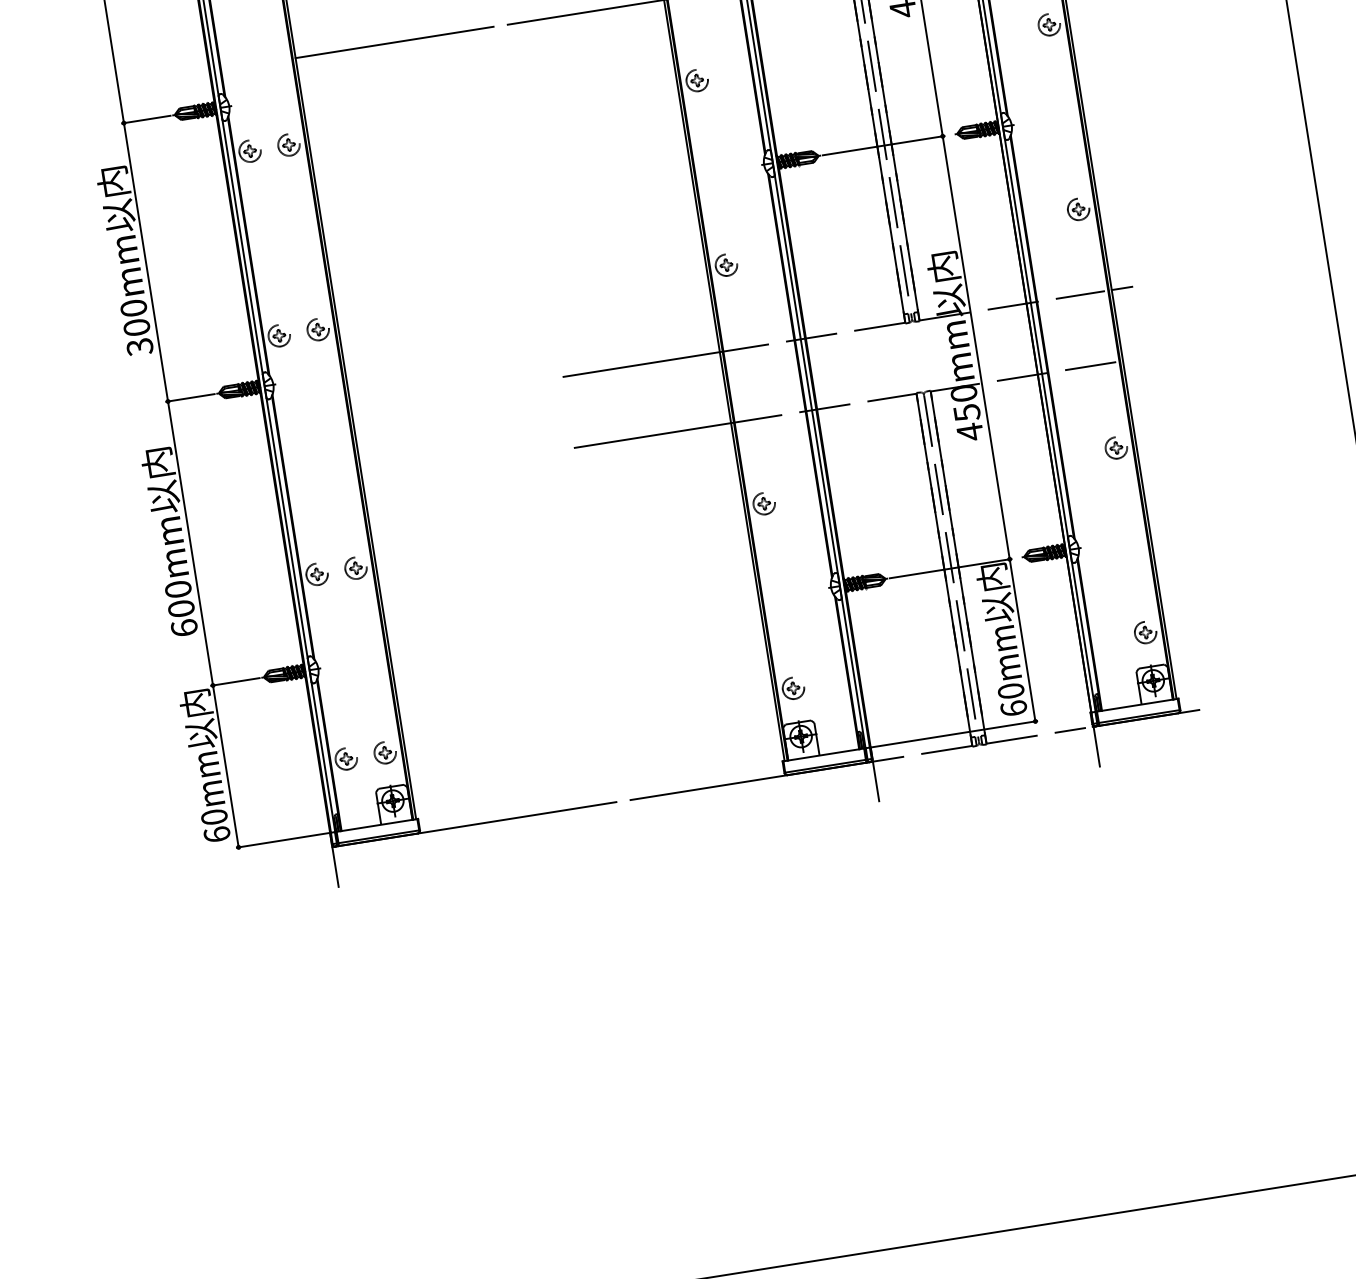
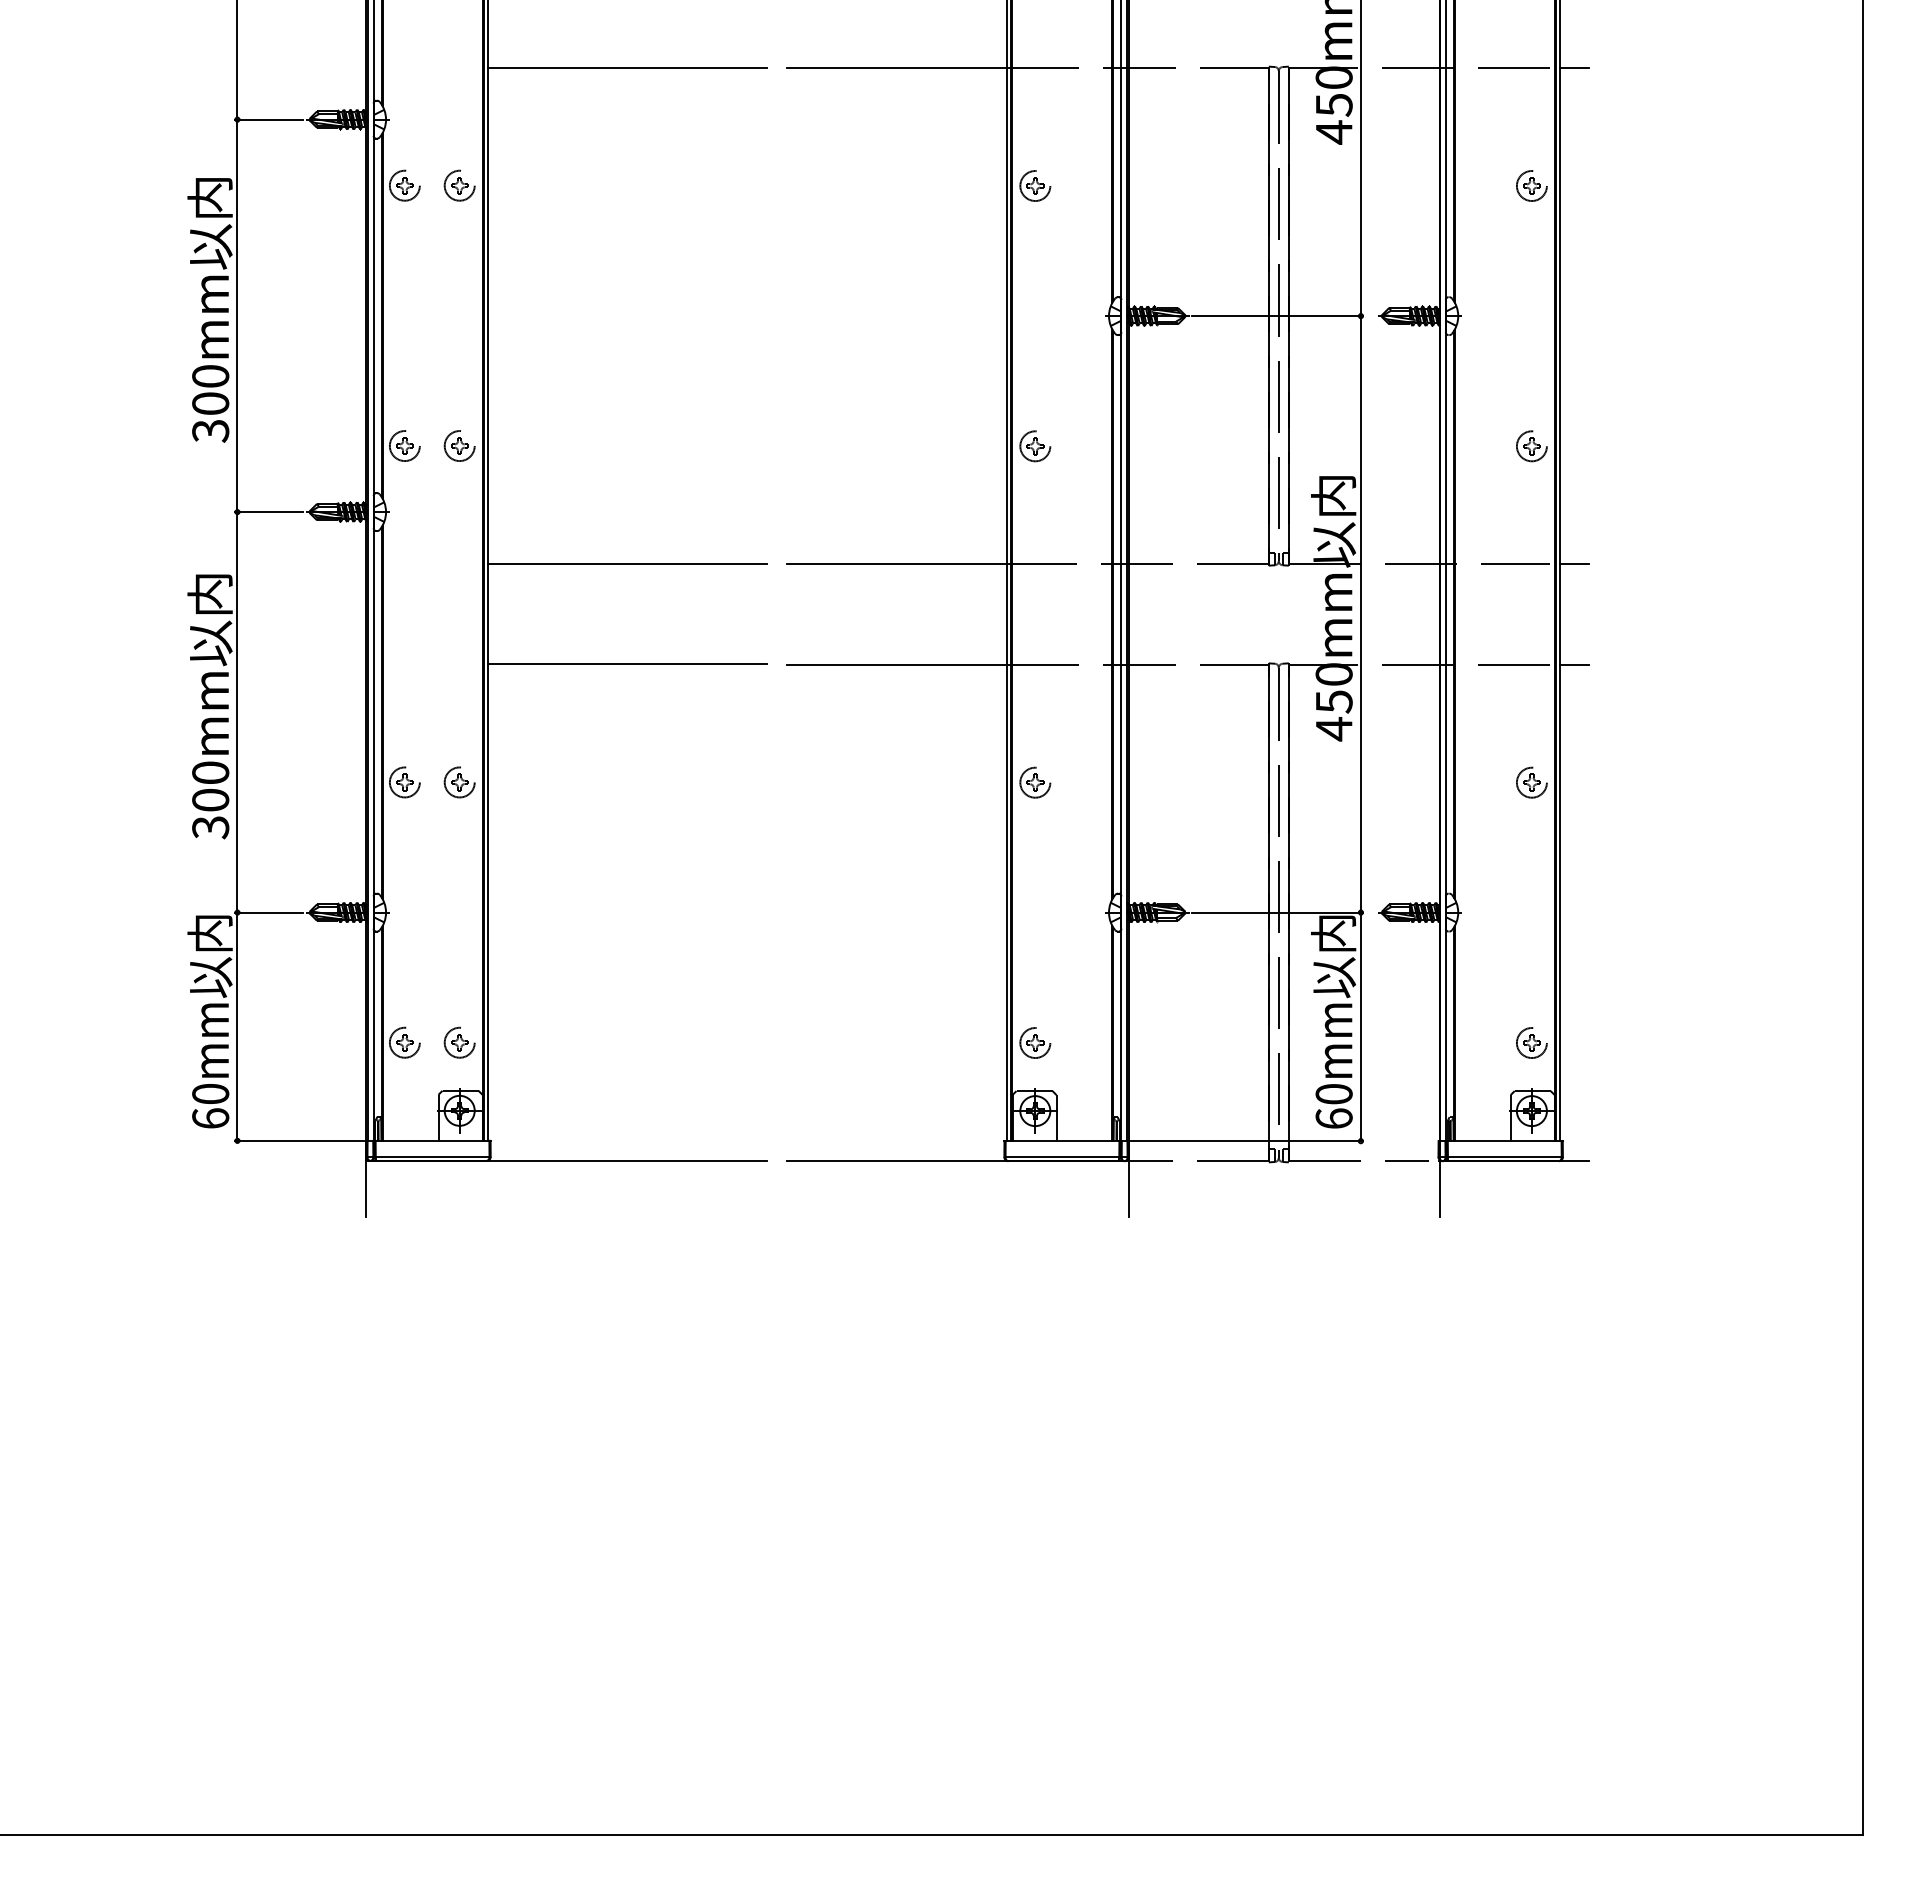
line: (1132, 359) -> (1573, 664), added
line: (449, 394) -> (626, 564), added
line: (461, 465) -> (626, 664), added
text: (184, 628) -> (210, 827), 600mm -> 300mm

